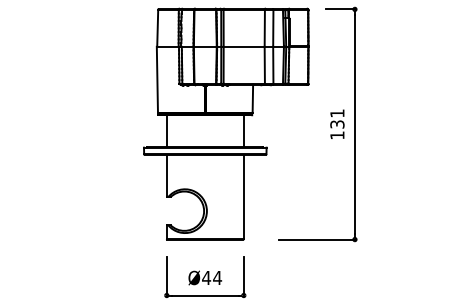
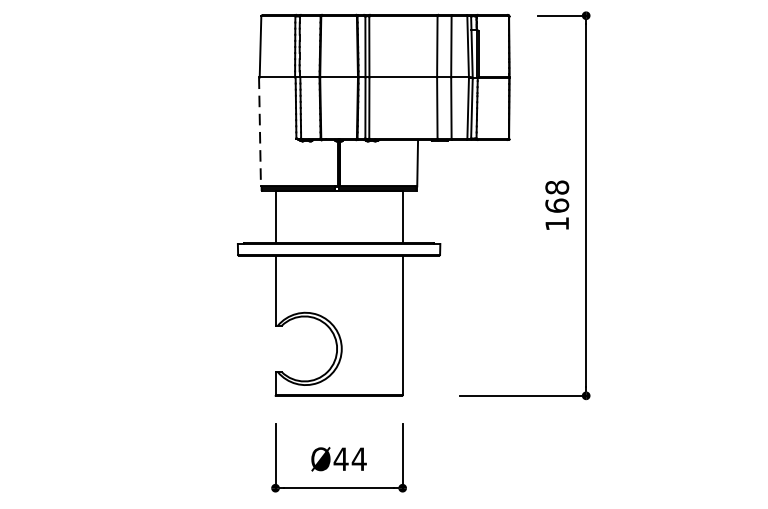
line: (157, 79) -> (260, 131), solid -> dashed
text: (337, 118) -> (557, 195), 131 -> 168

